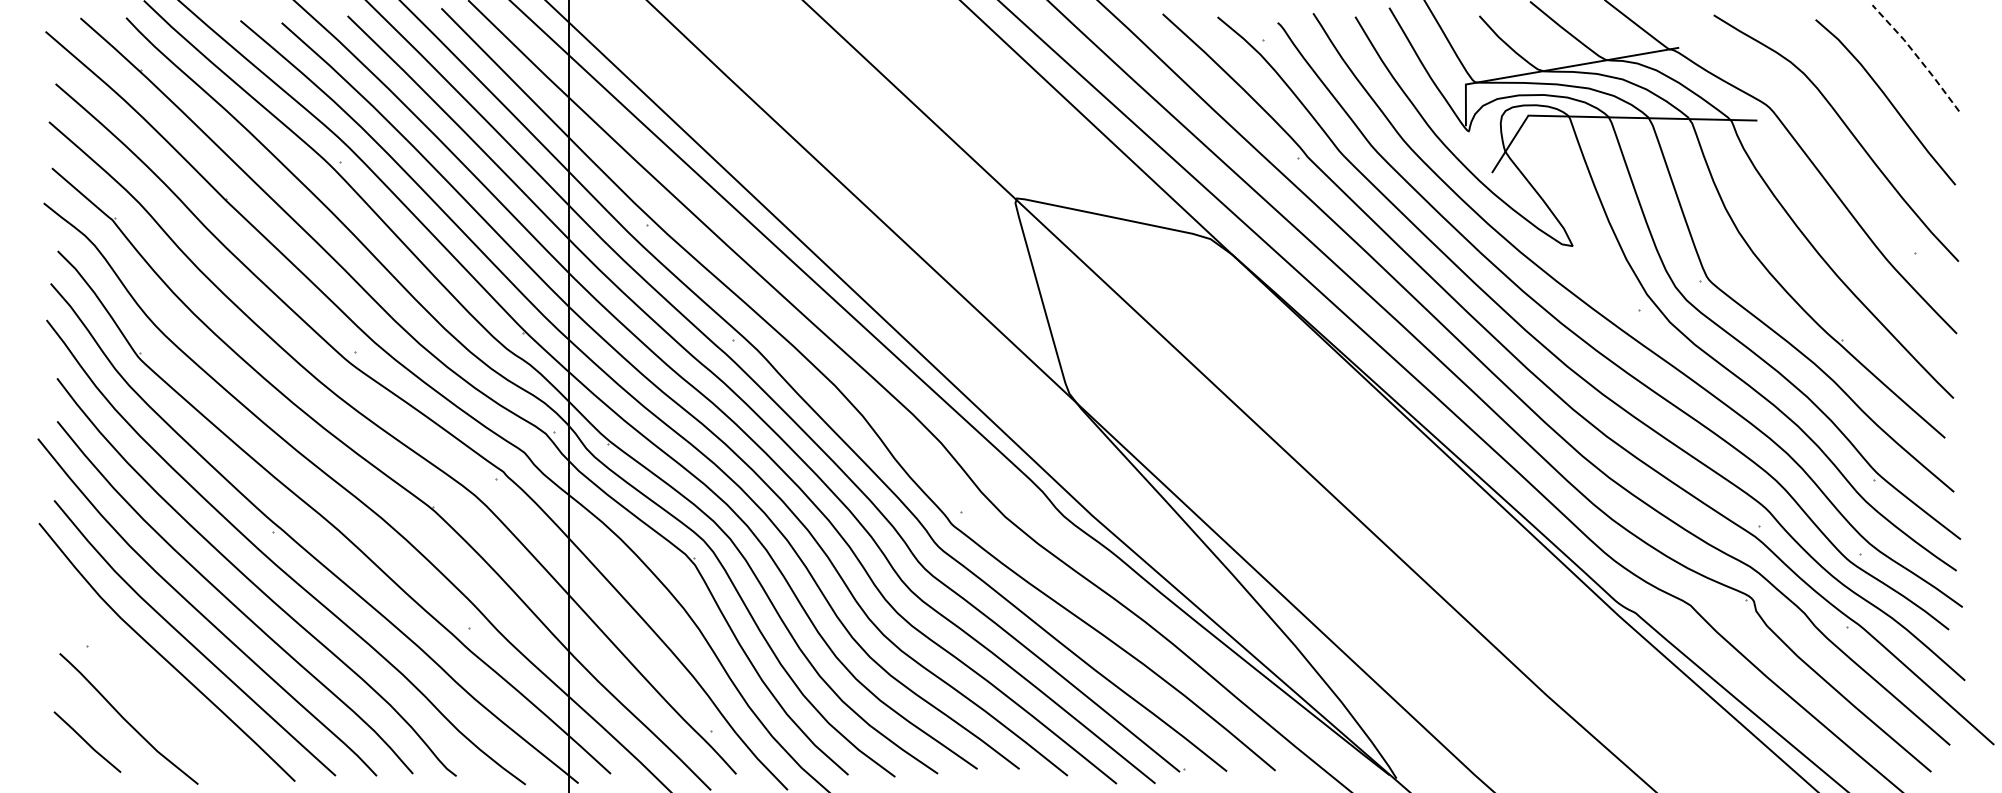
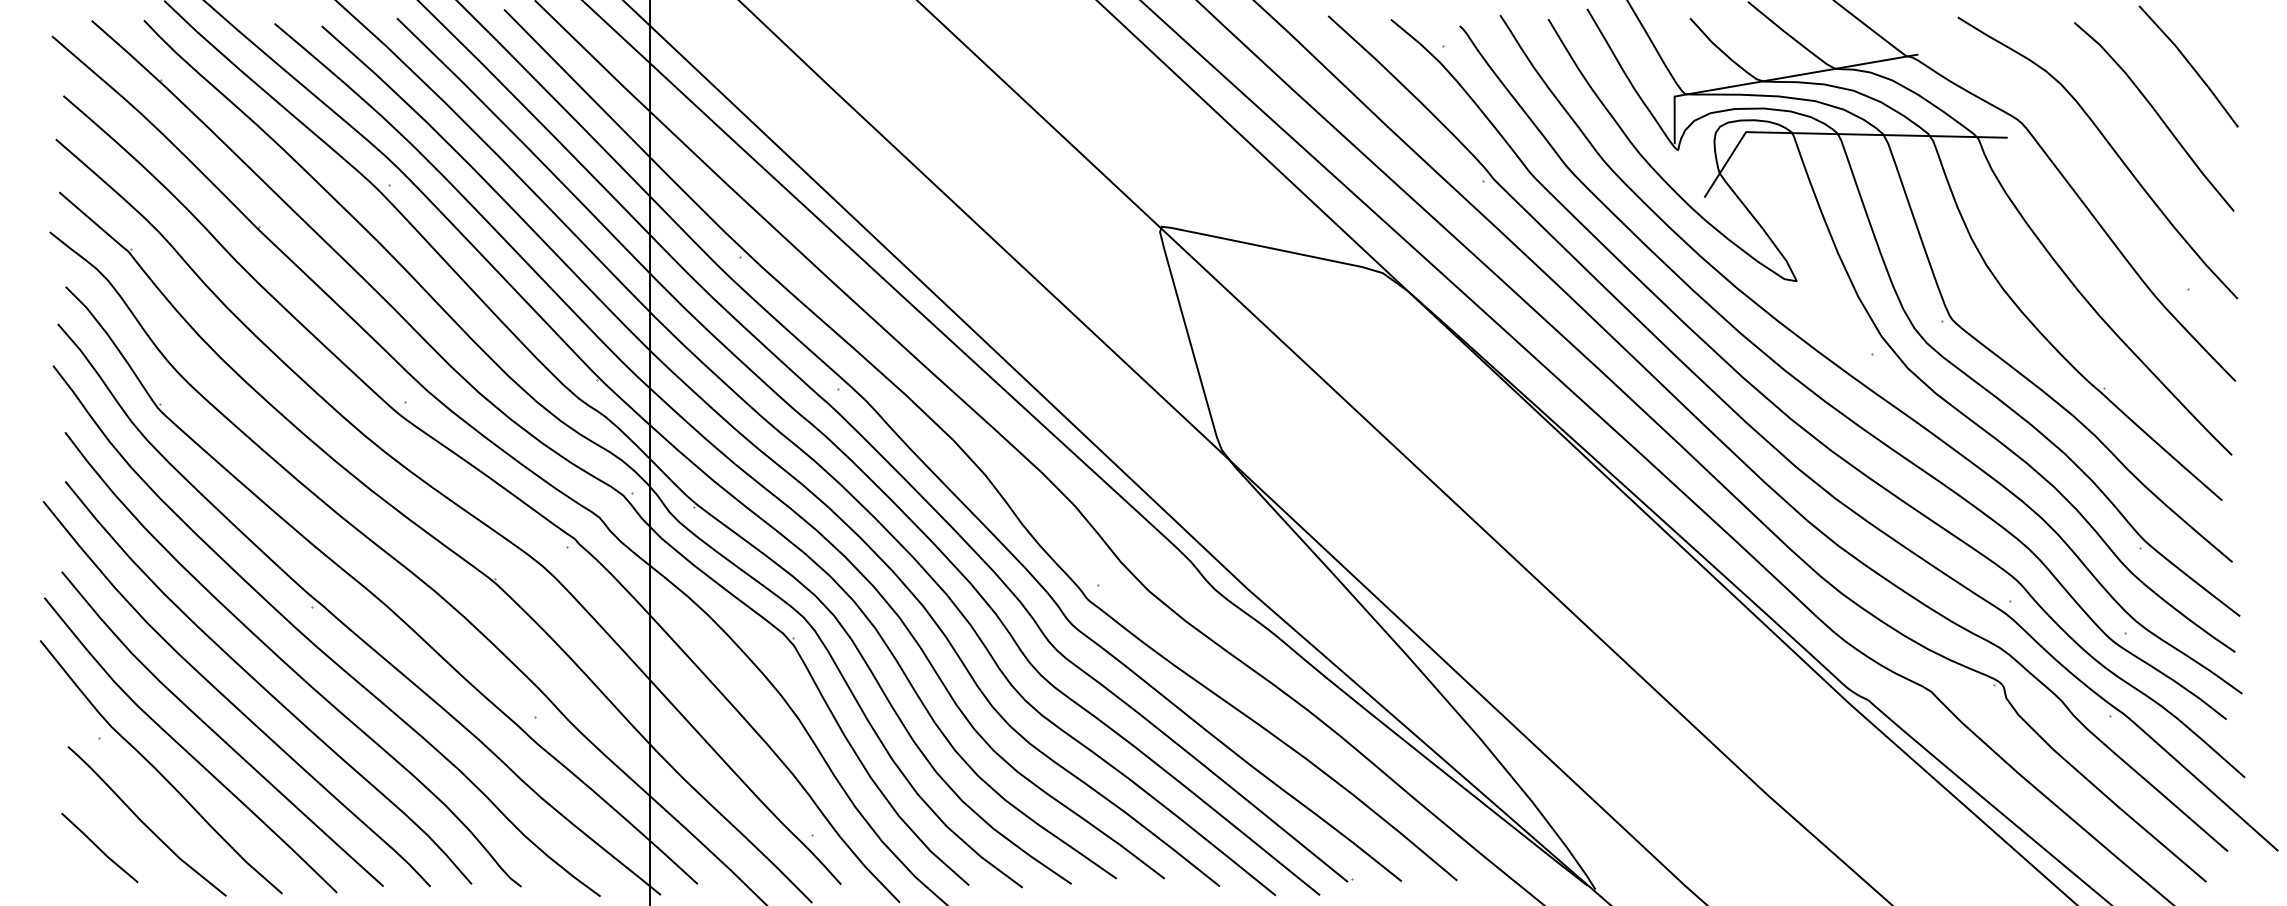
line: (1917, 56) -> (2190, 64), dashed -> solid
curve: (138, 673) -> (158, 769), added

